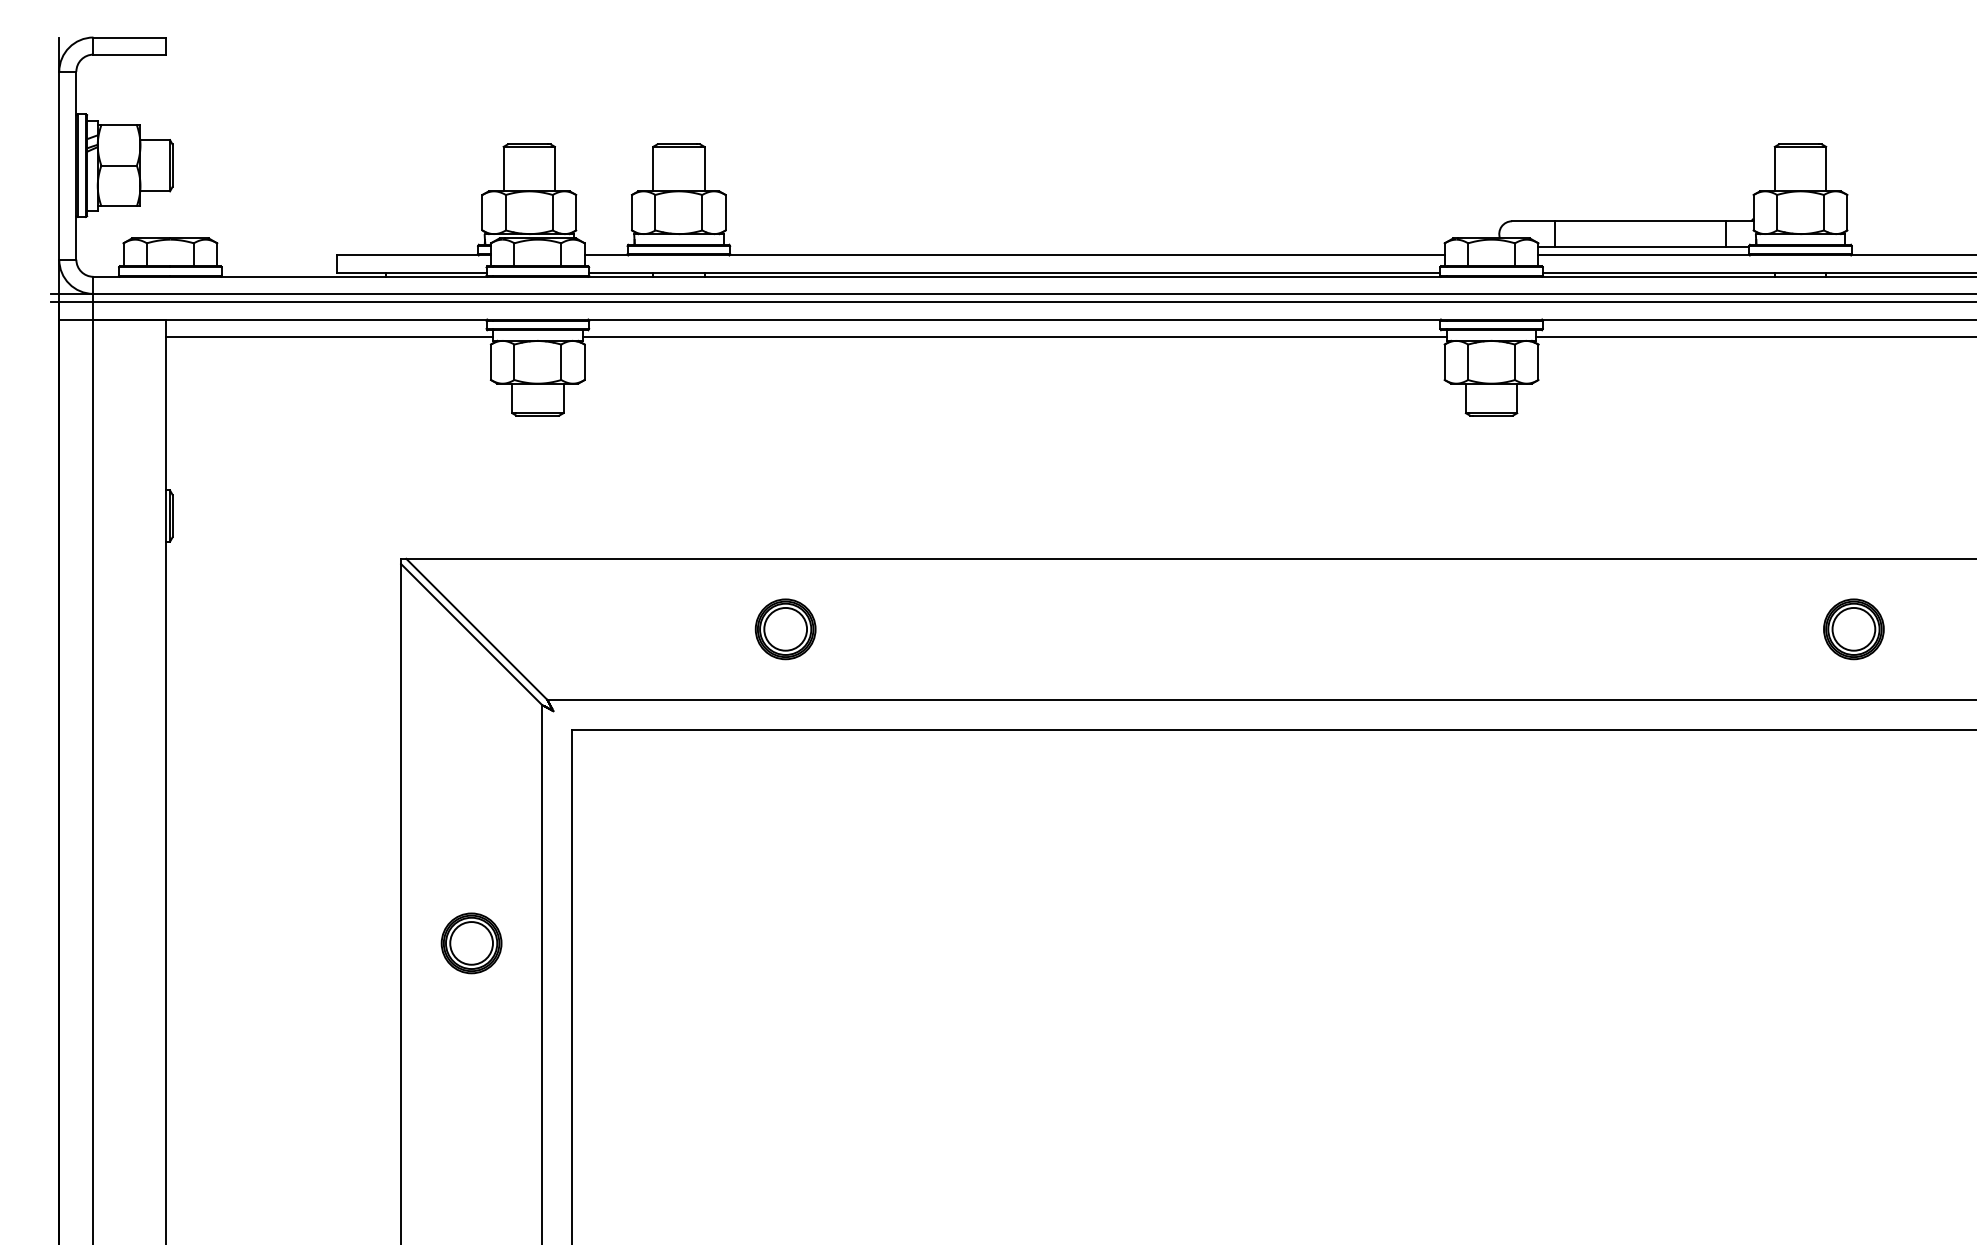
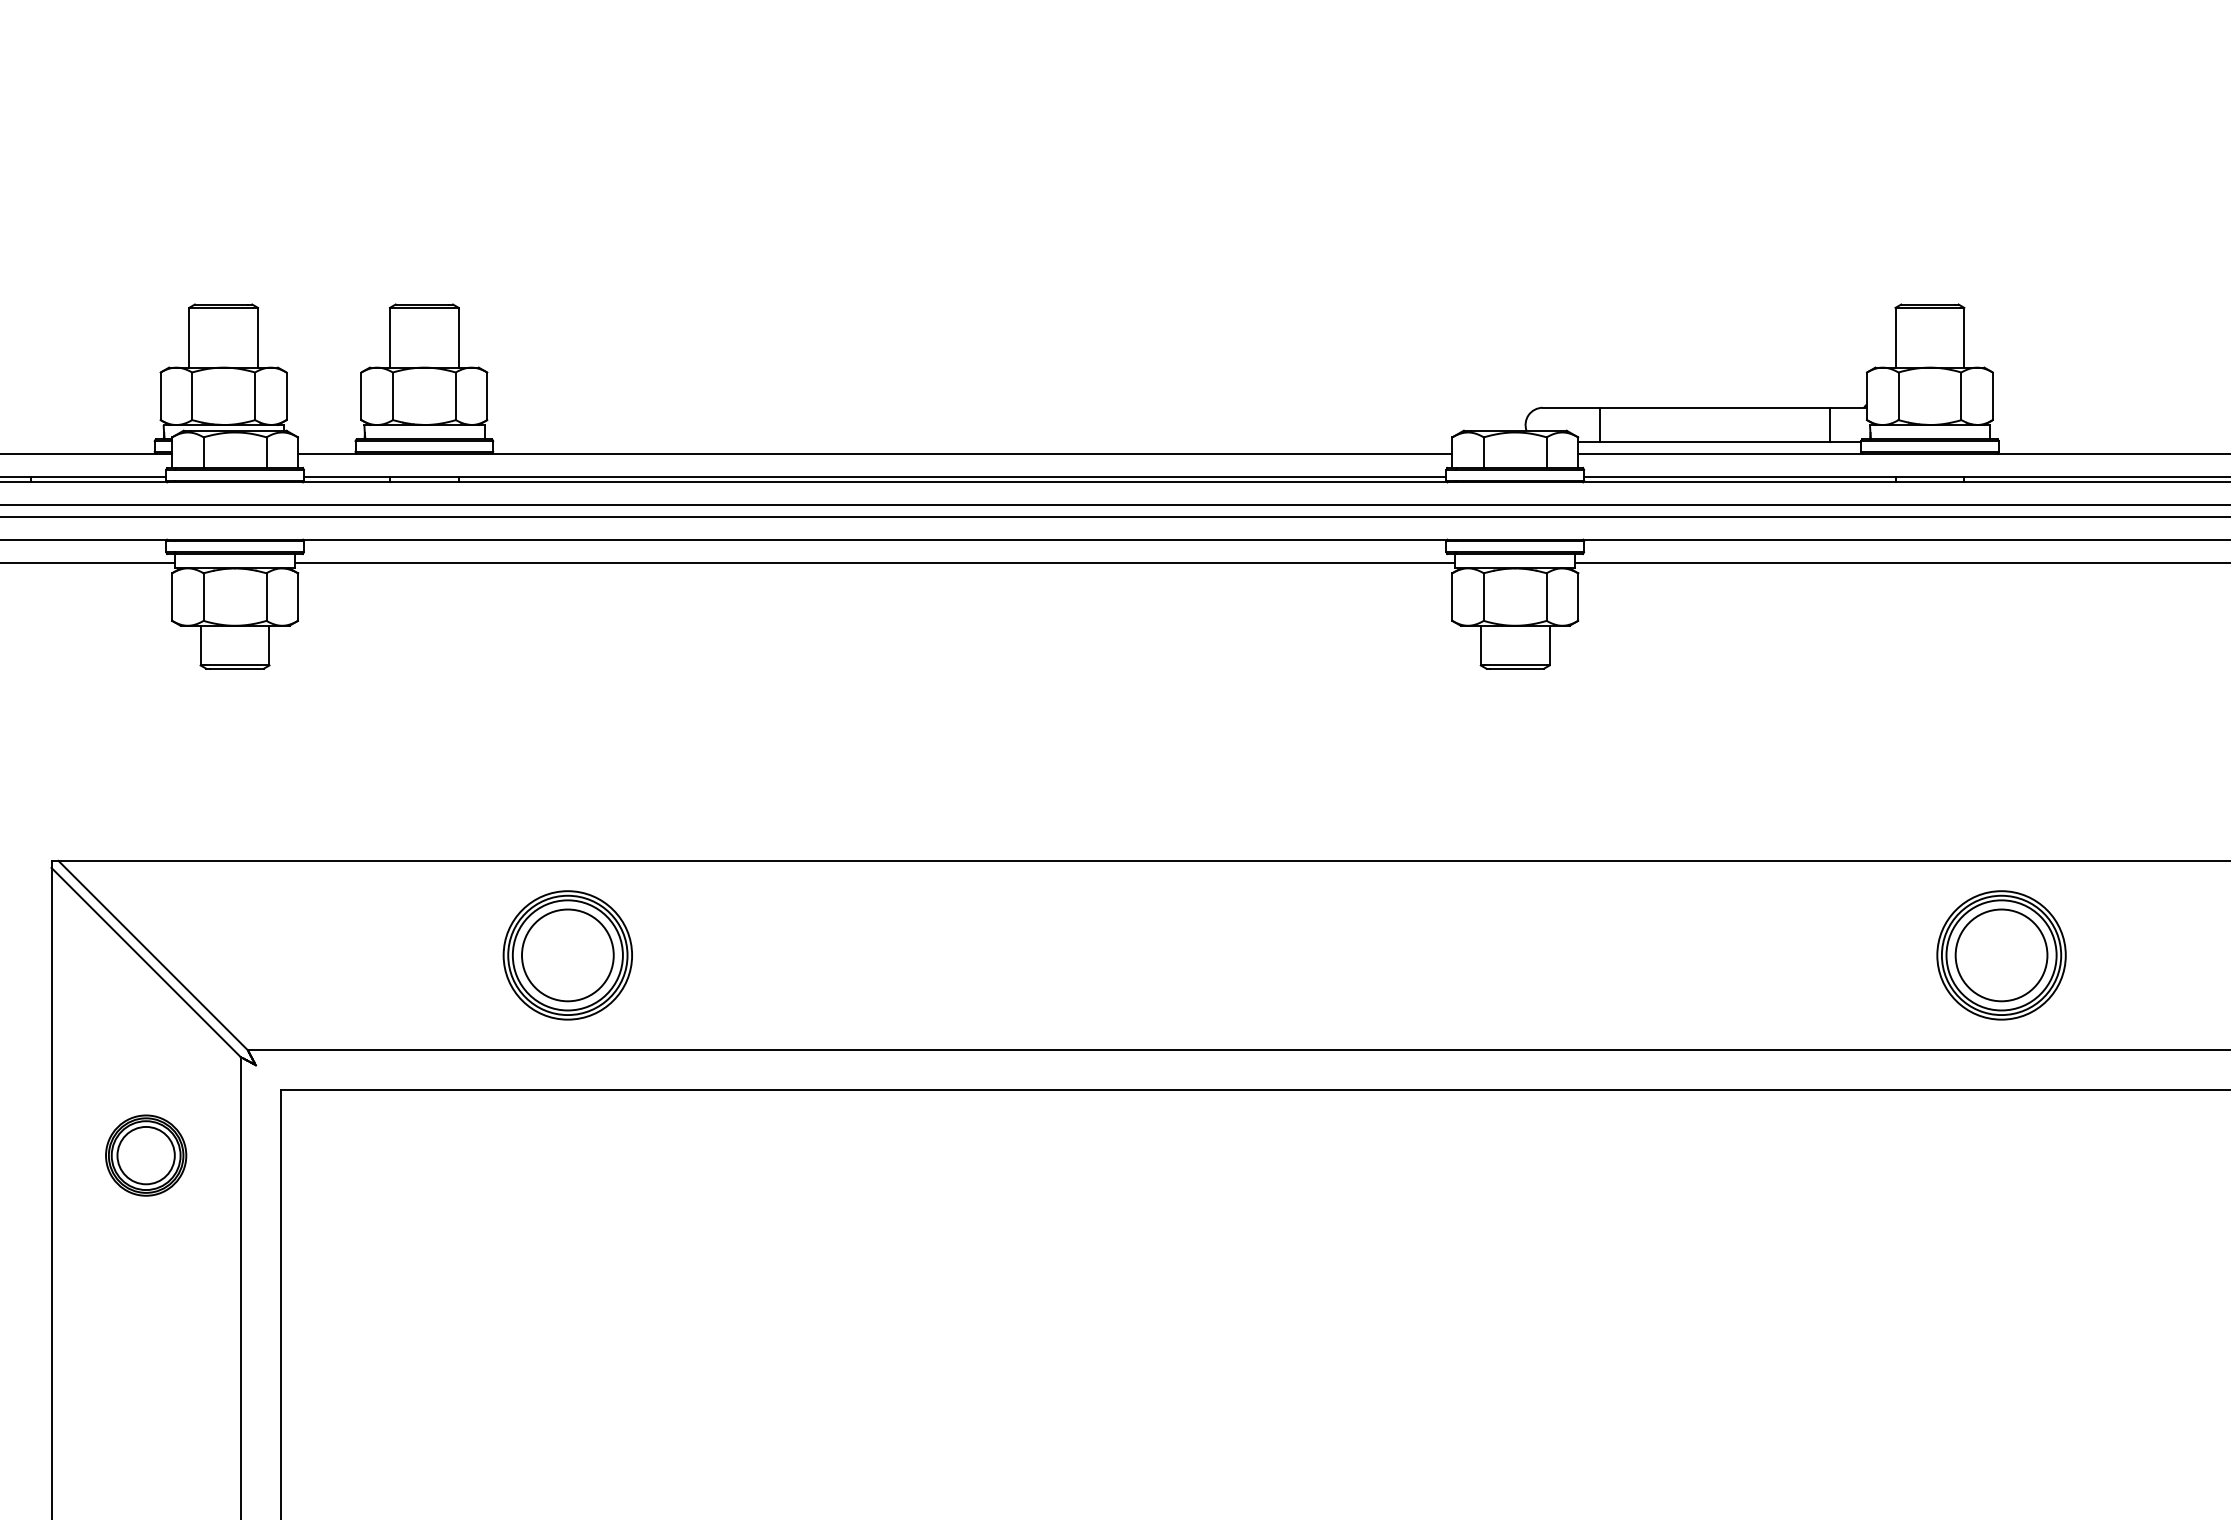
part: (785, 629) -> (567, 955), size x1.6
part: (1853, 629) -> (2001, 955), size x1.6
part: (471, 943) -> (145, 1155), moved

